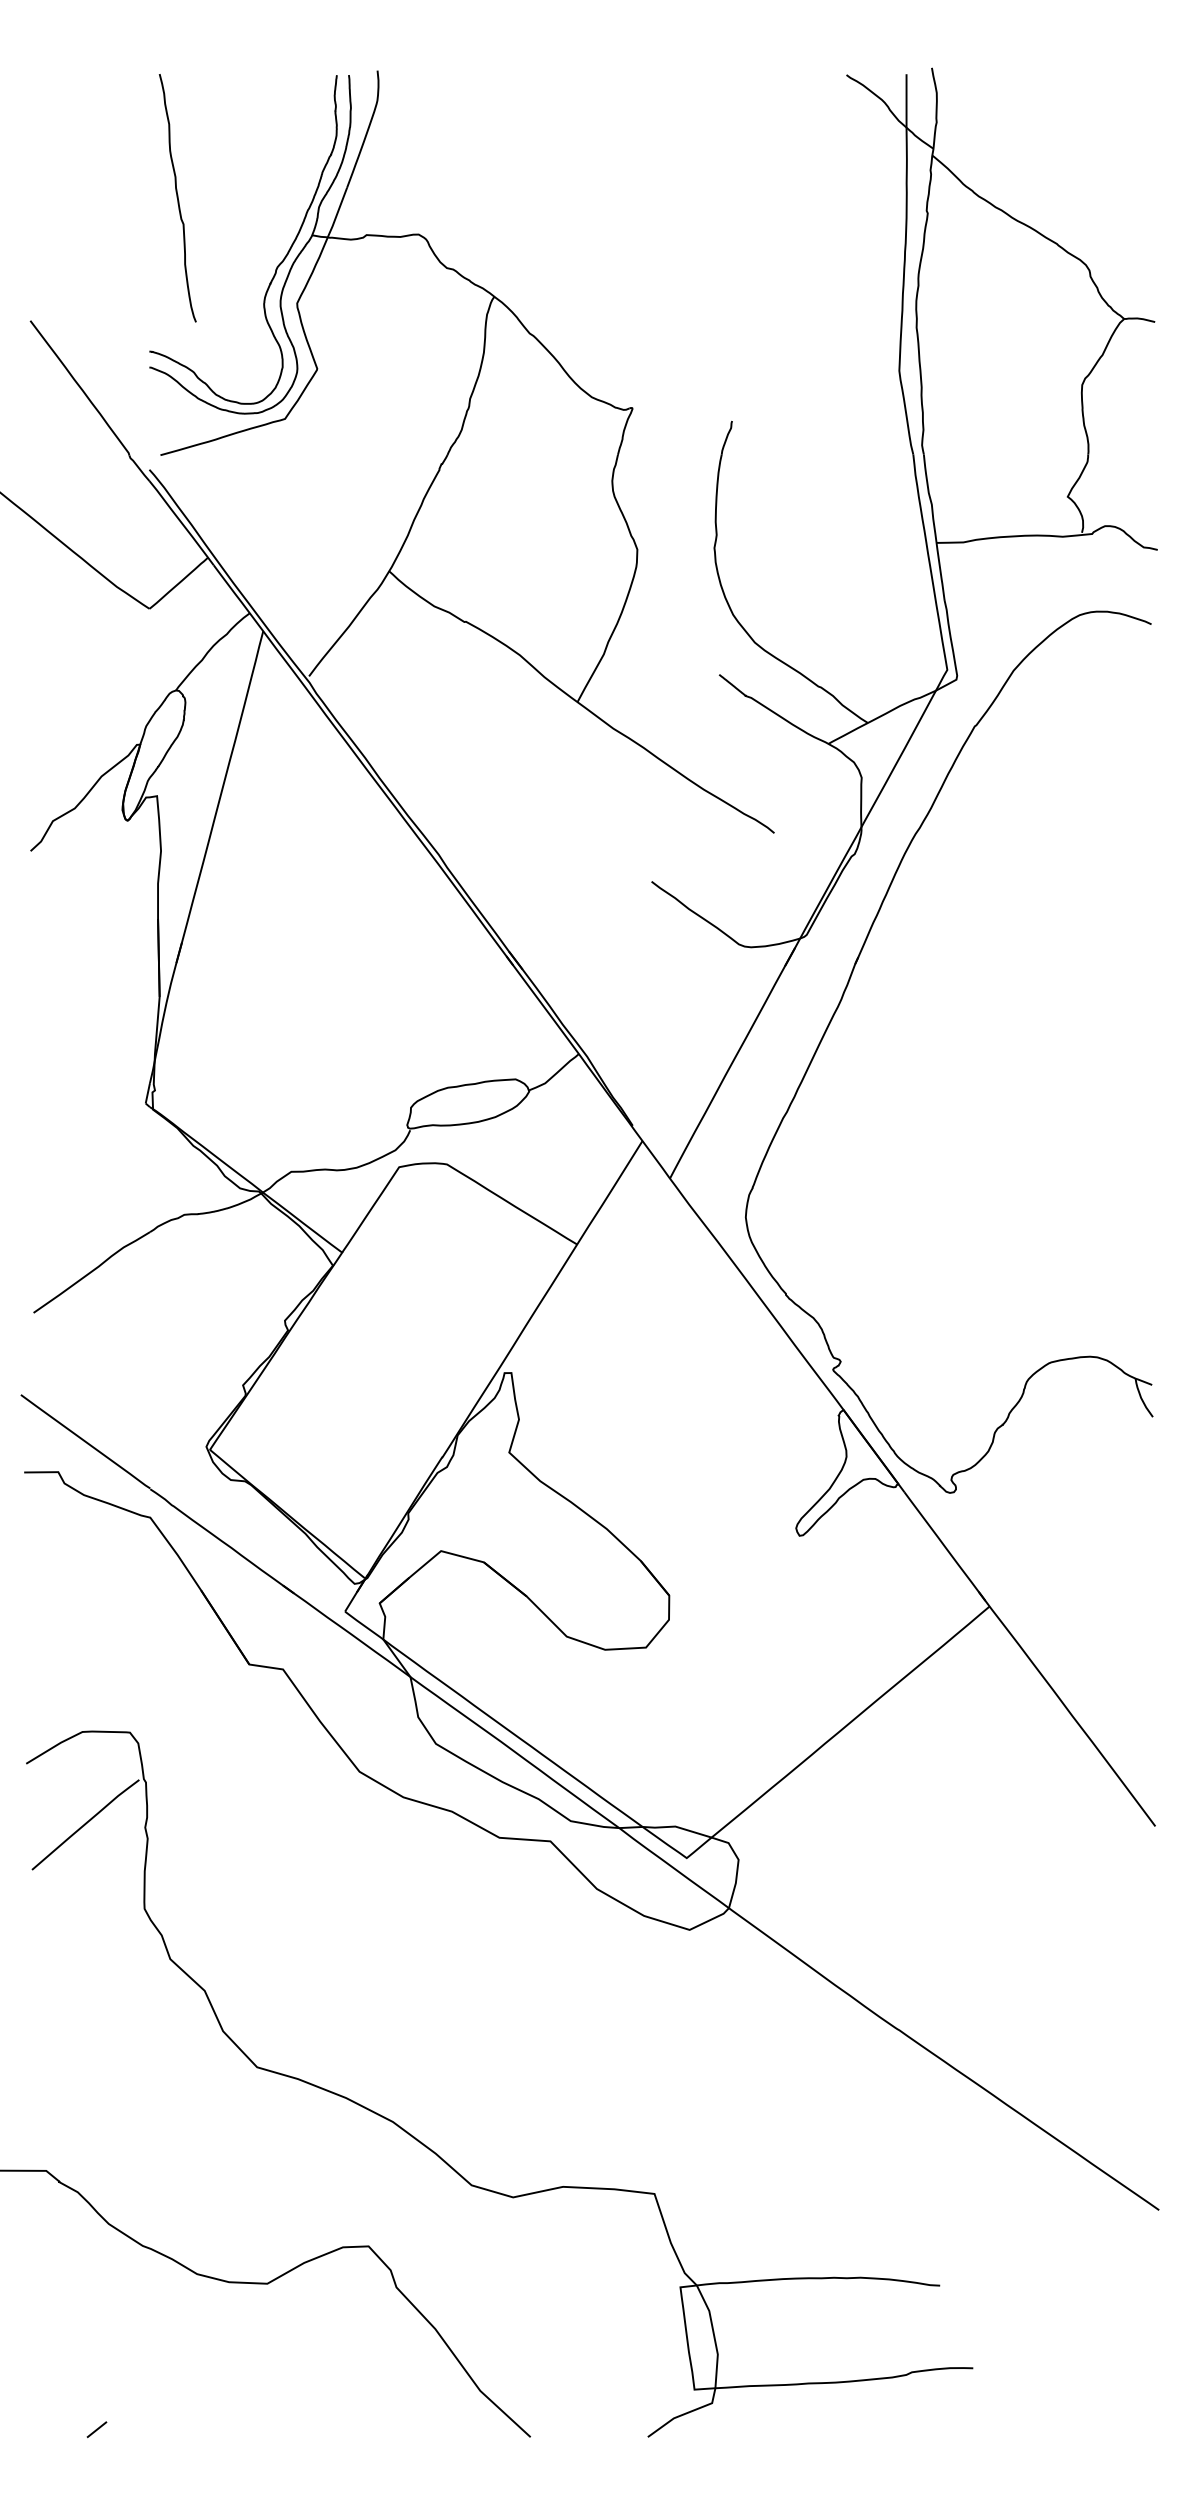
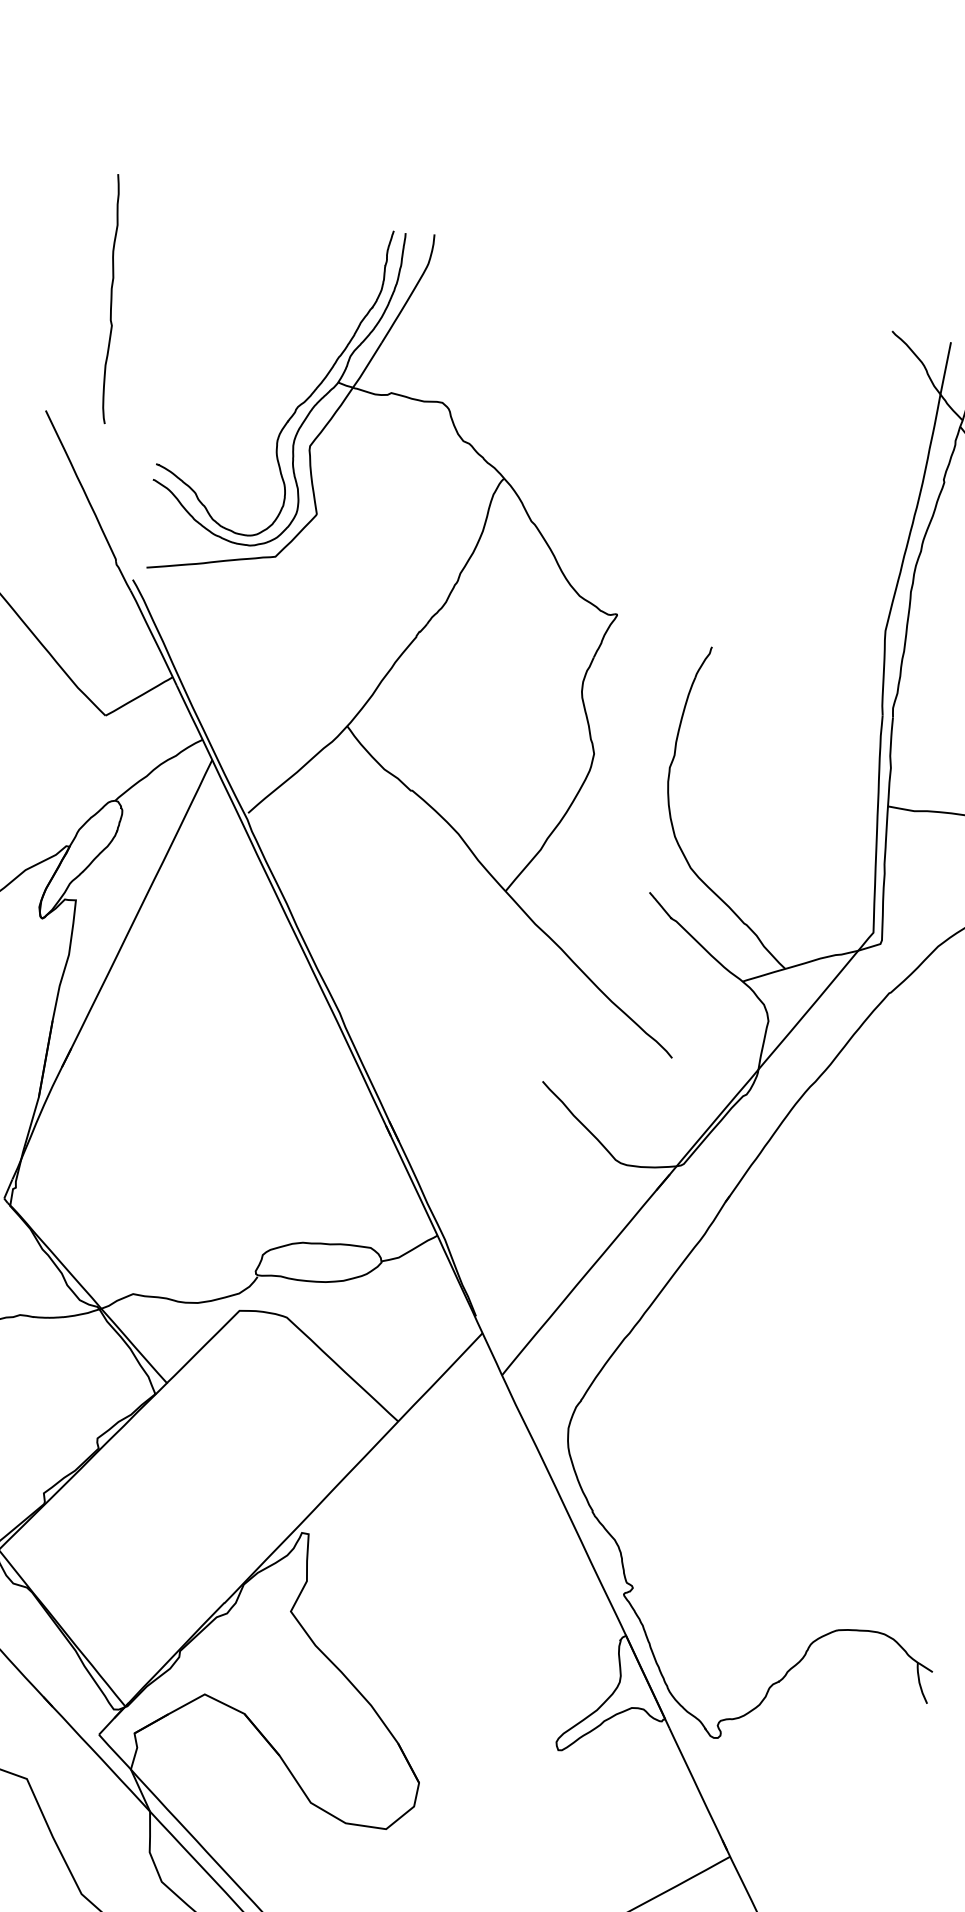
curve: (177, 198) -> (111, 299), moved

